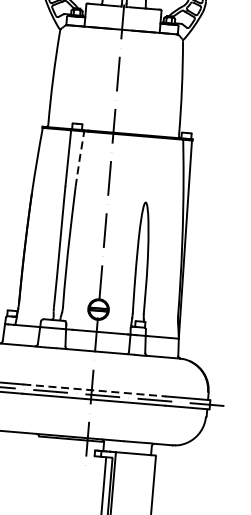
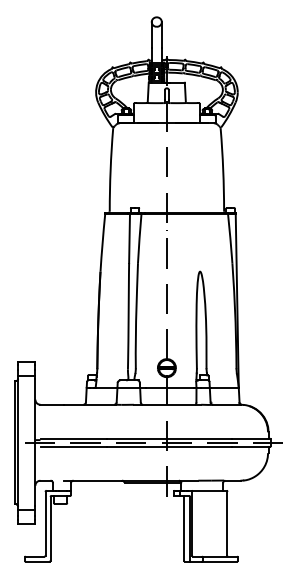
line: (79, 158) -> (139, 238), dashed -> solid
line: (94, 390) -> (169, 438), dashed -> solid

